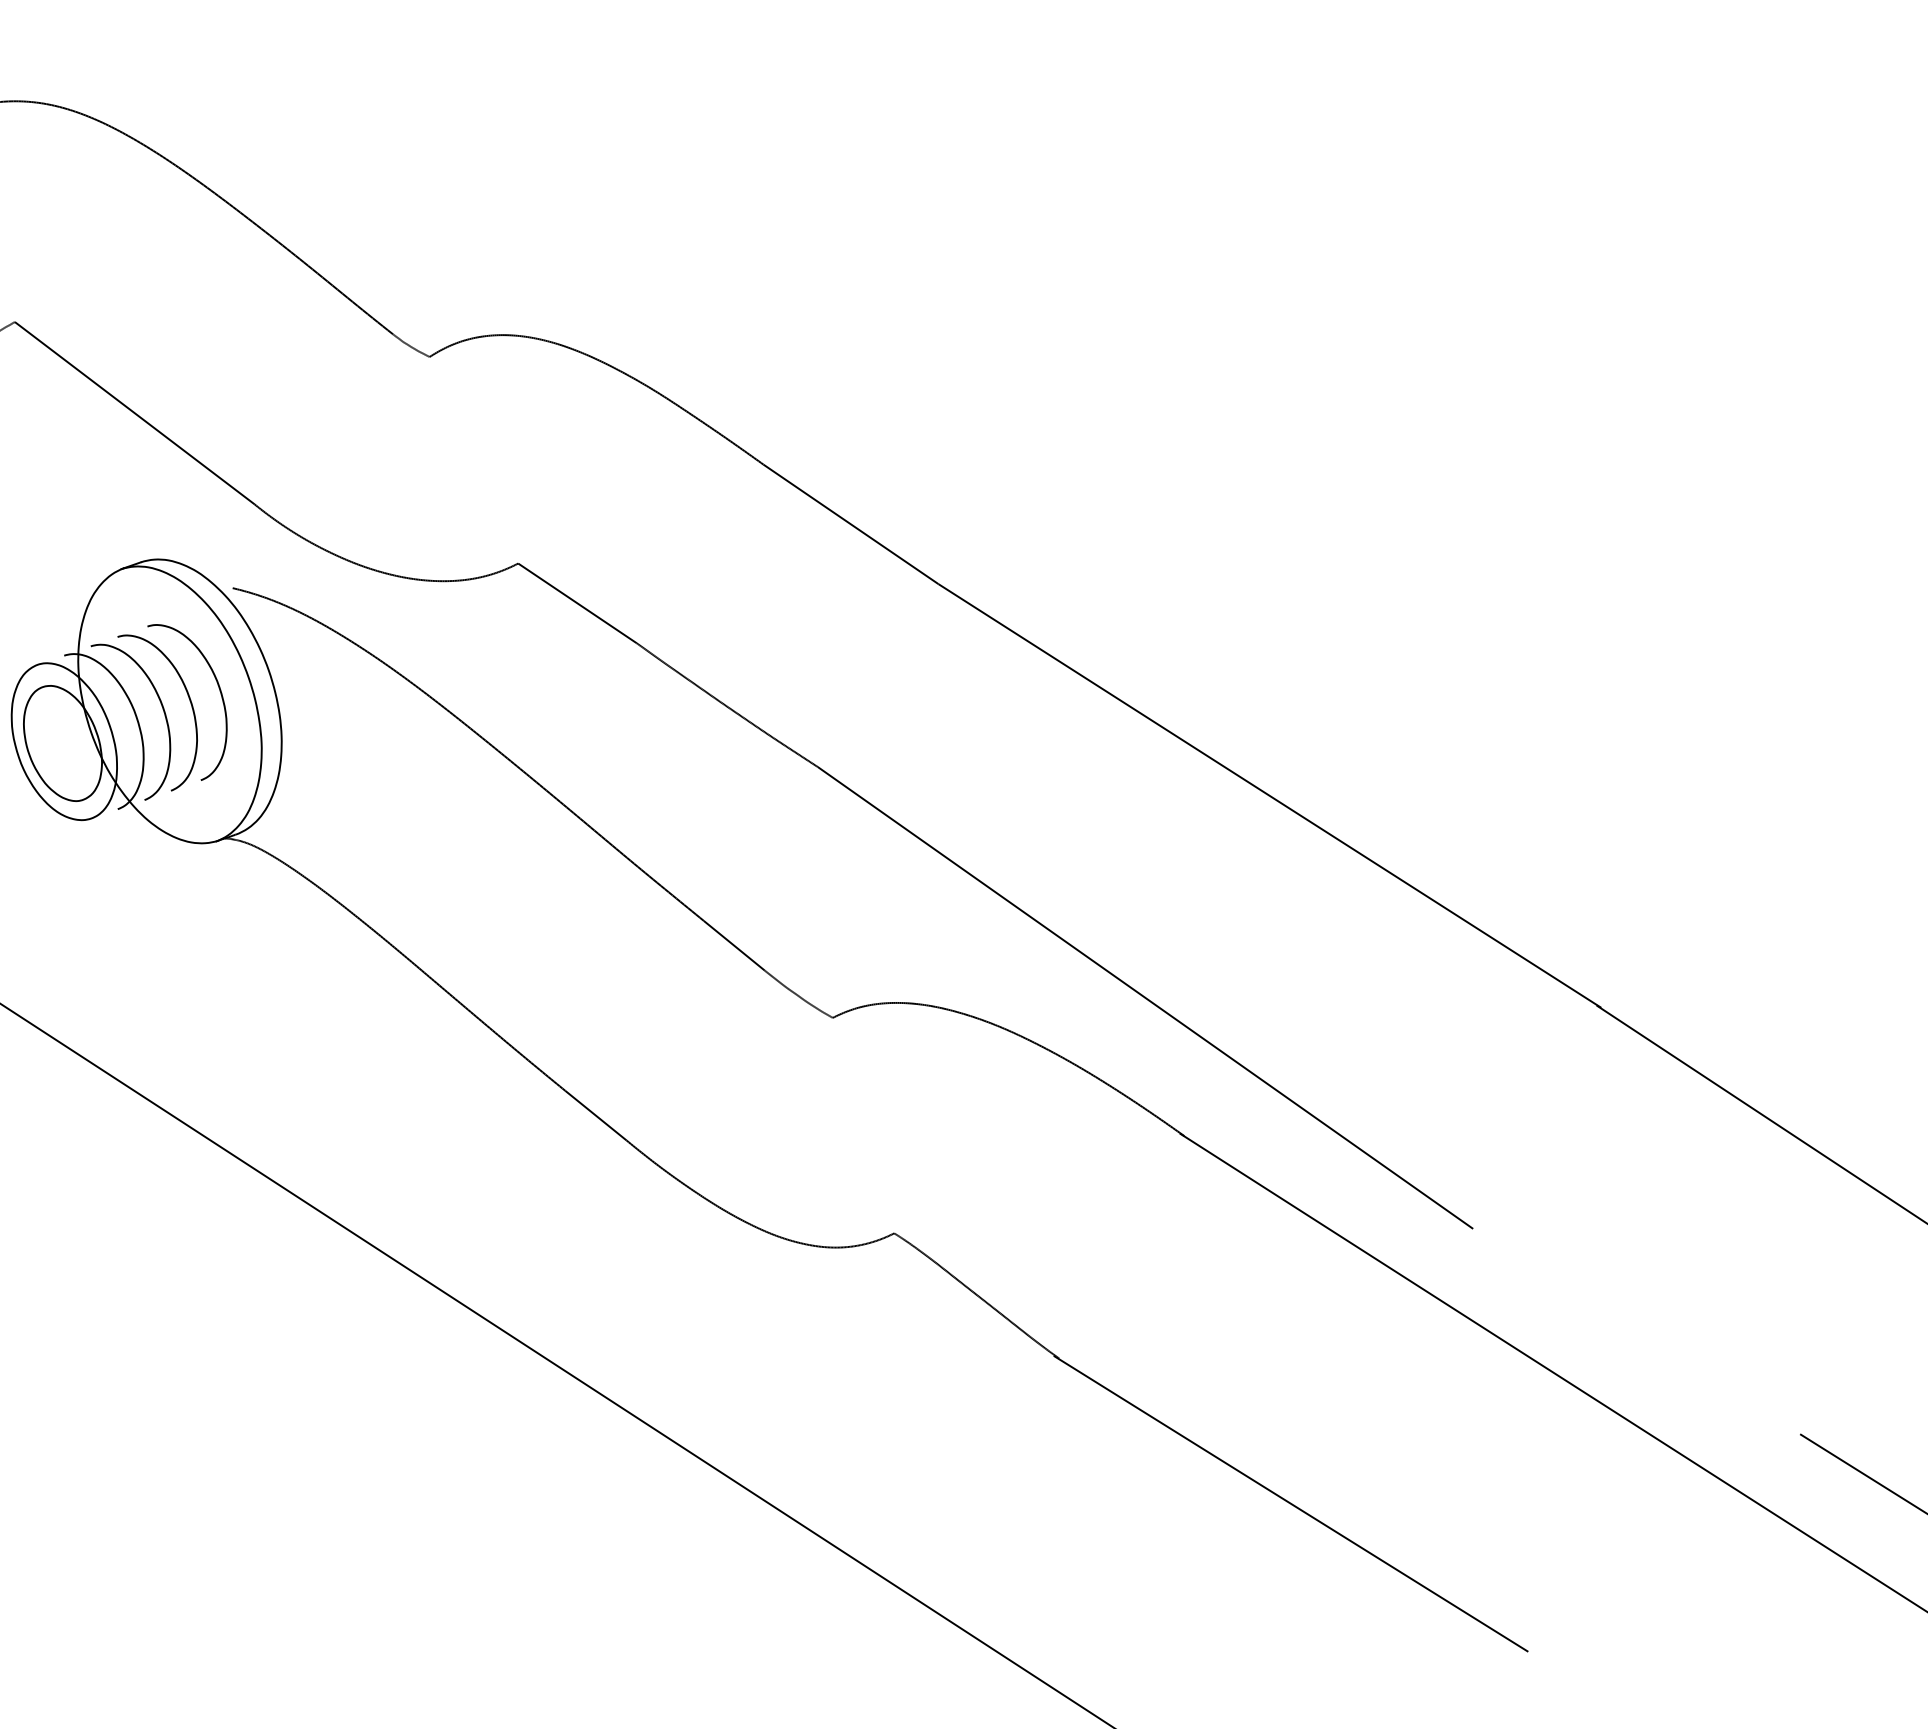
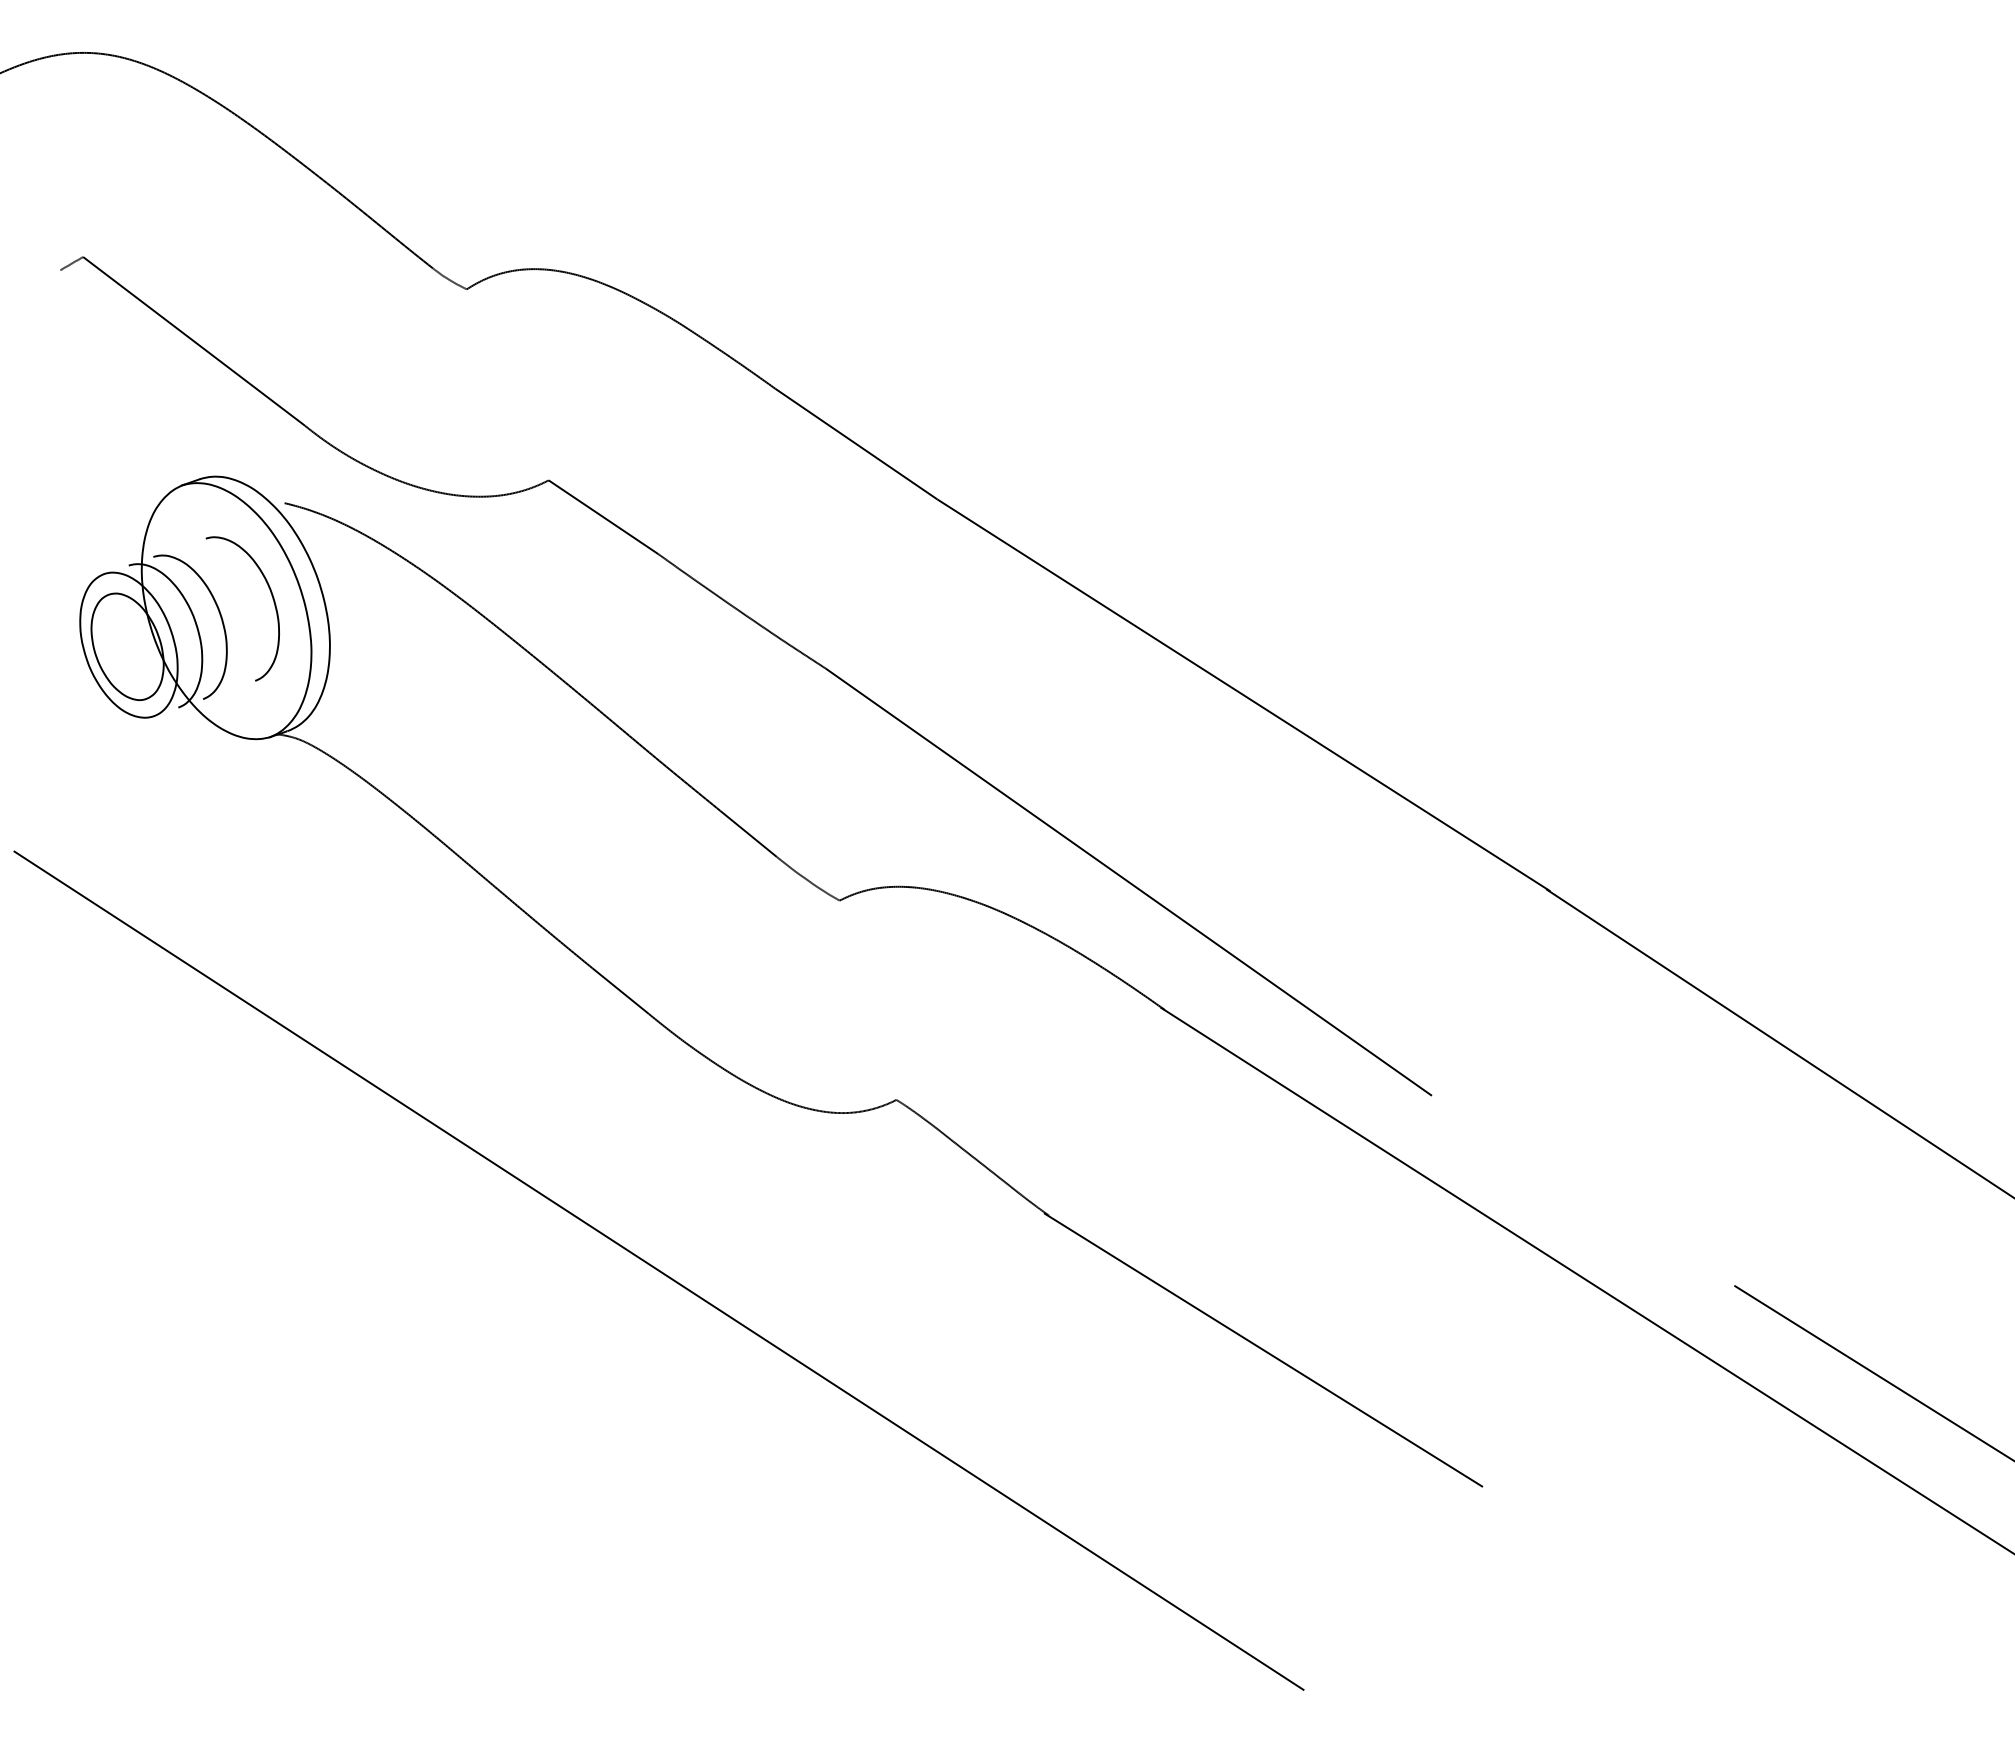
curve: (189, 700) -> (244, 607), removed

